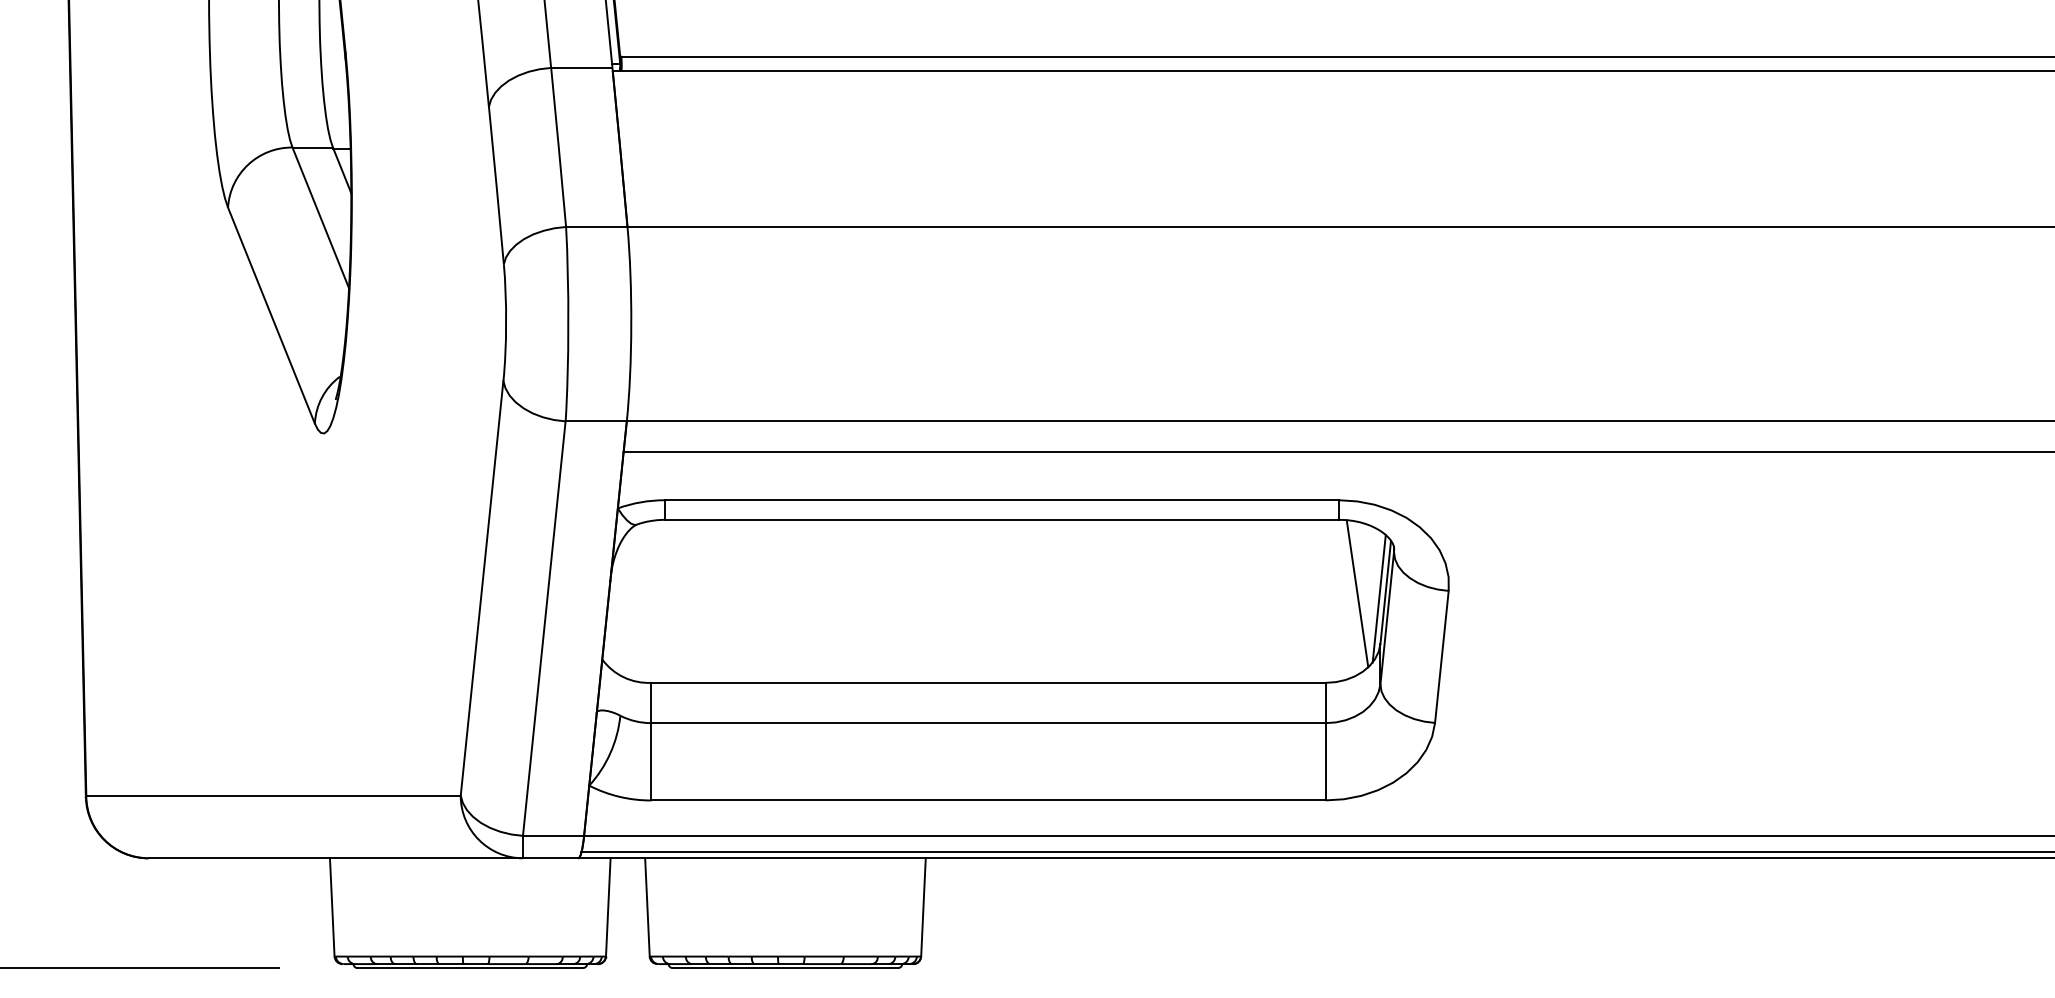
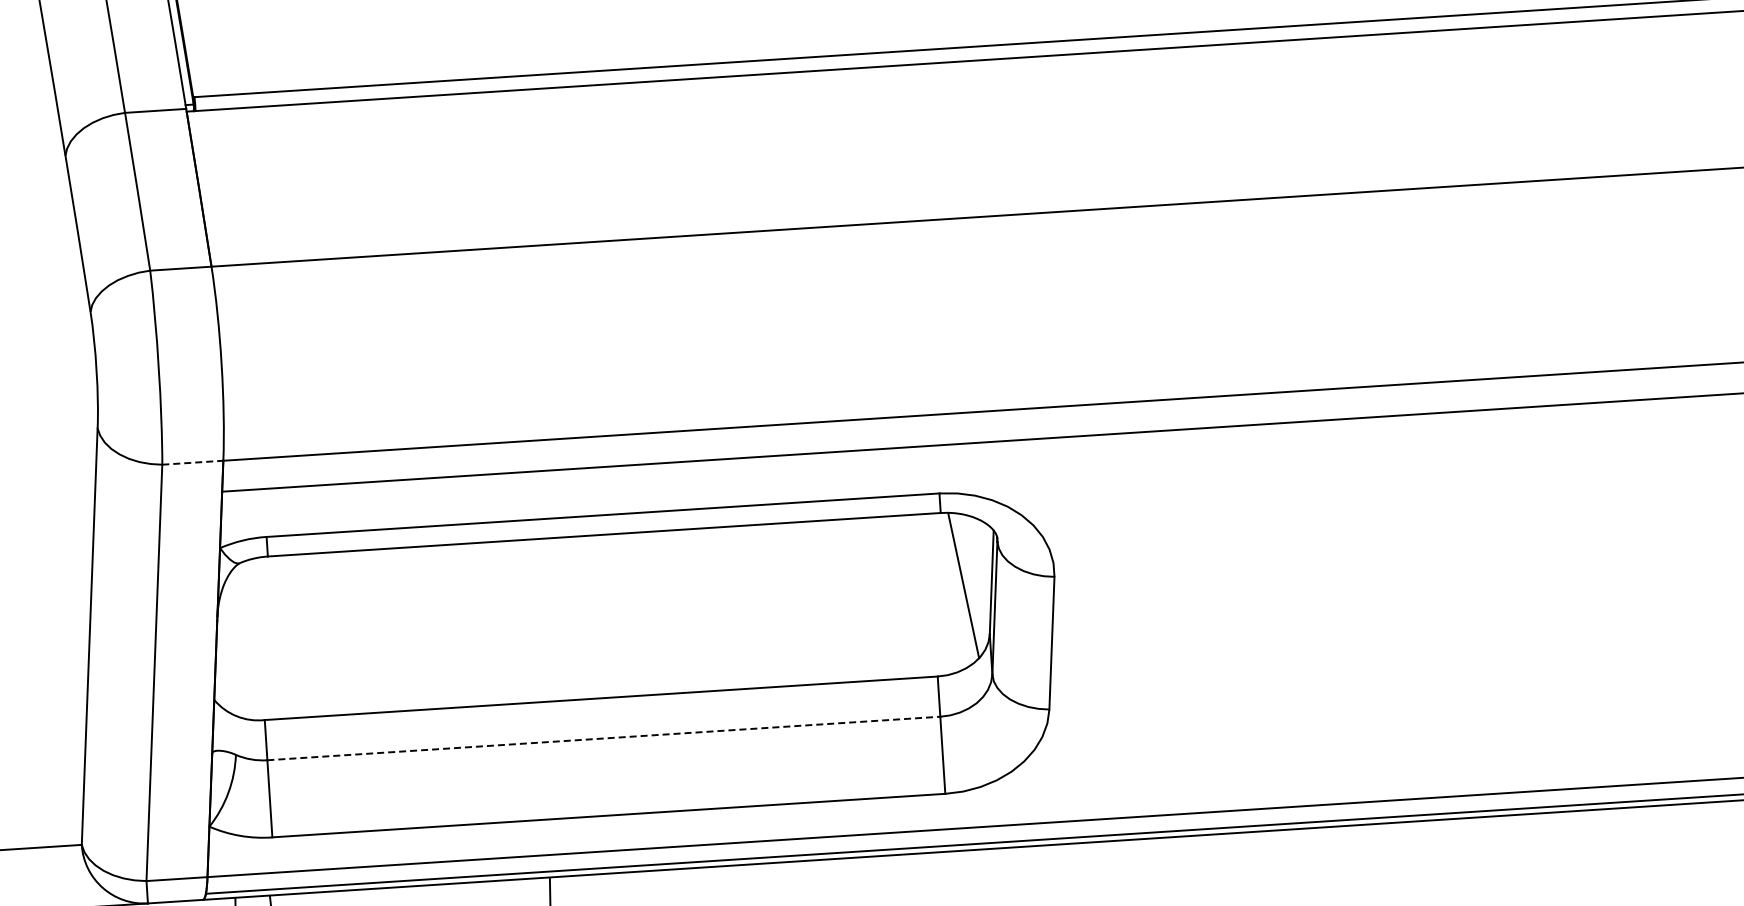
line: (596, 421) -> (193, 462), solid -> dashed
line: (1378, 598) -> (984, 588), removed
line: (989, 723) -> (604, 738), solid -> dashed

